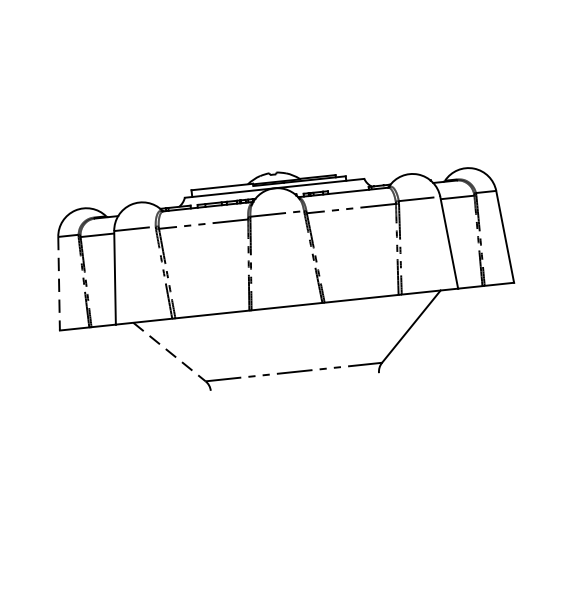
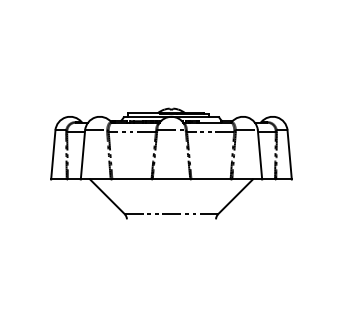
line: (59, 282) -> (53, 154), dashed -> solid
line: (169, 351) -> (107, 196), dashed -> solid

